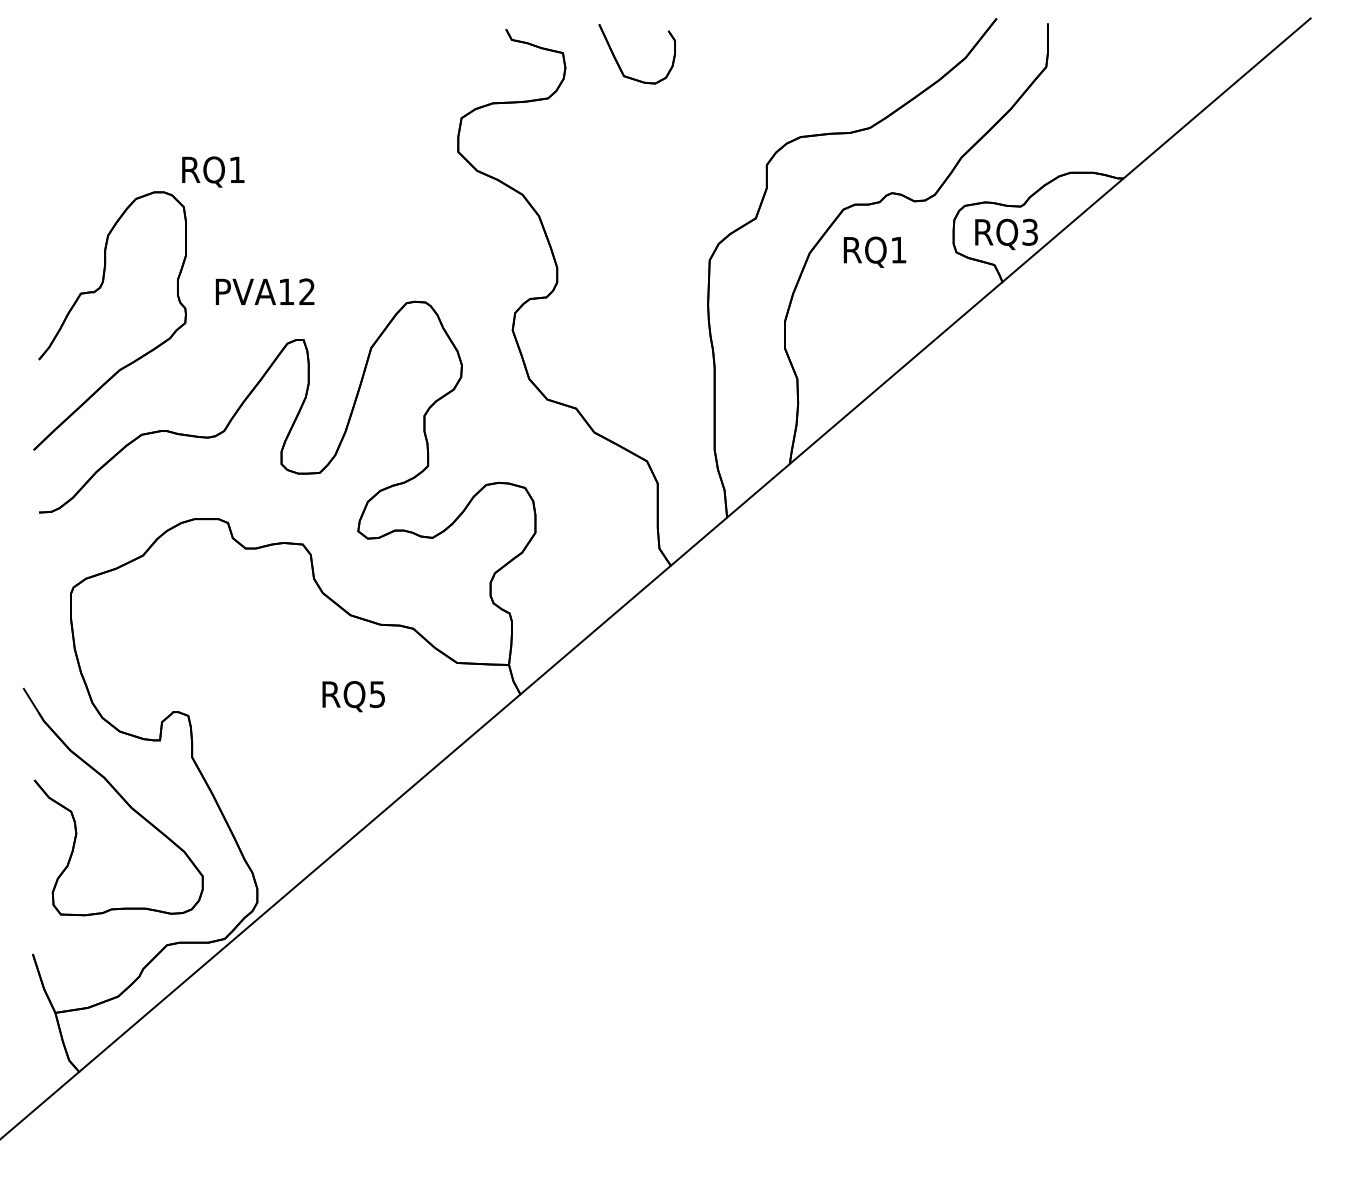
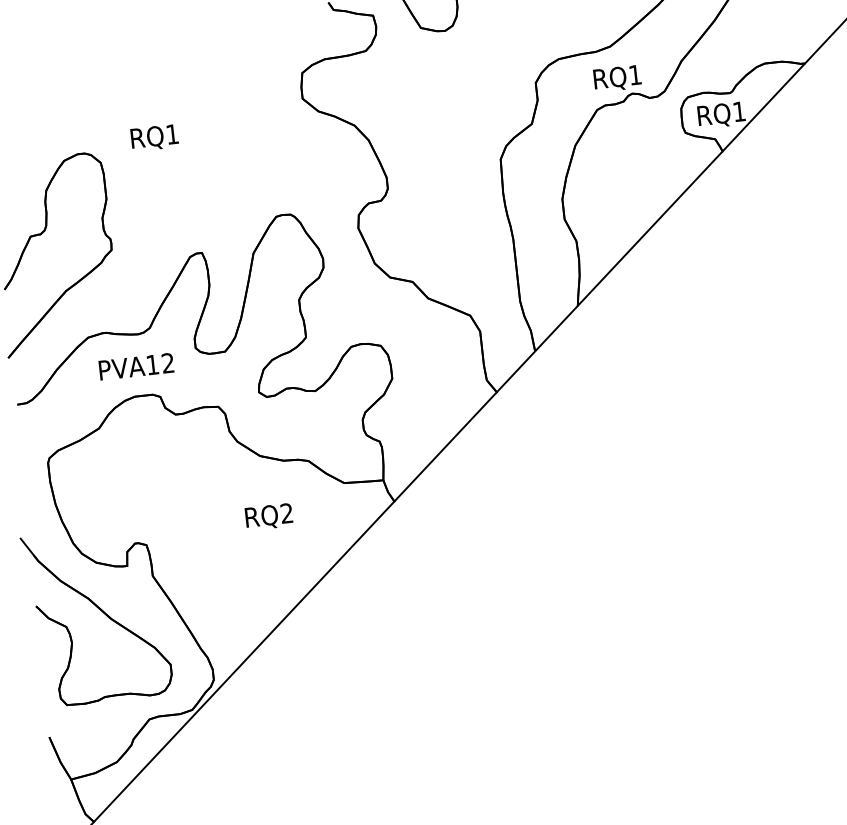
text: (213, 171) -> (154, 137), moved
text: (1029, 231) -> (738, 111), RQ3 -> RQ1
text: (874, 251) -> (617, 78), moved
text: (264, 291) -> (136, 366), moved
text: (376, 694) -> (286, 513), RQ5 -> RQ2

